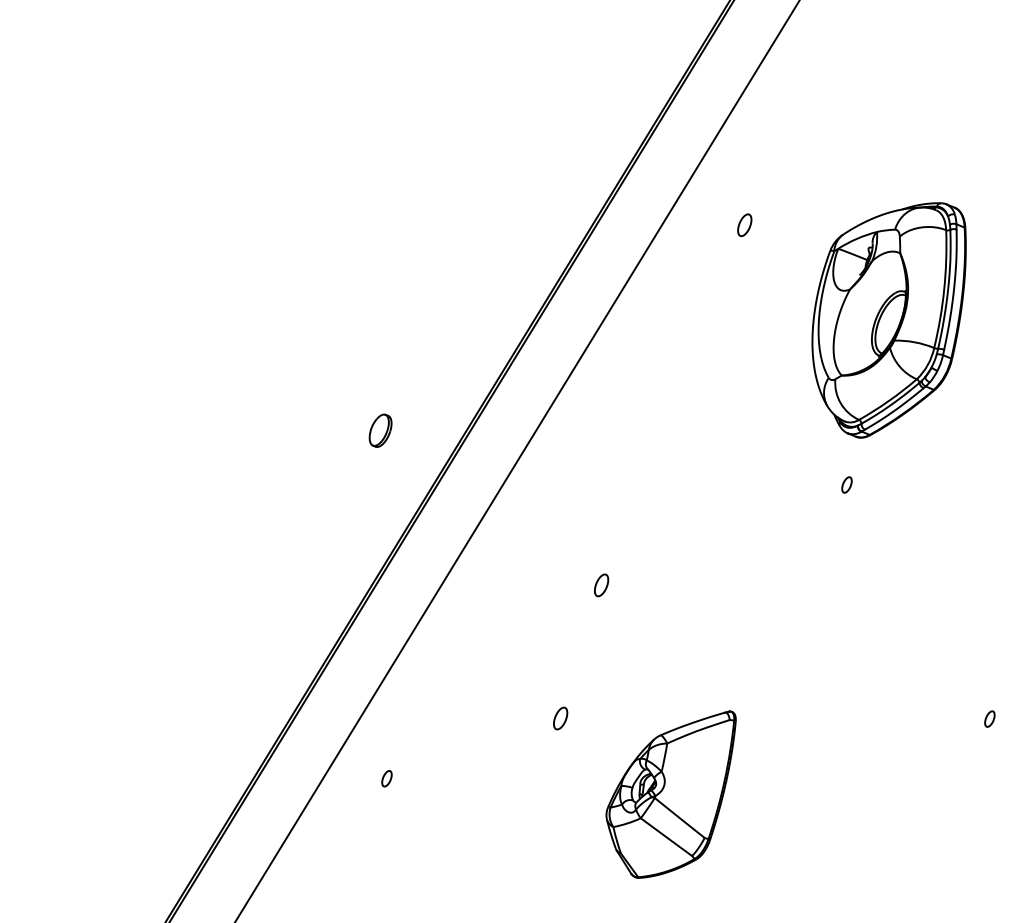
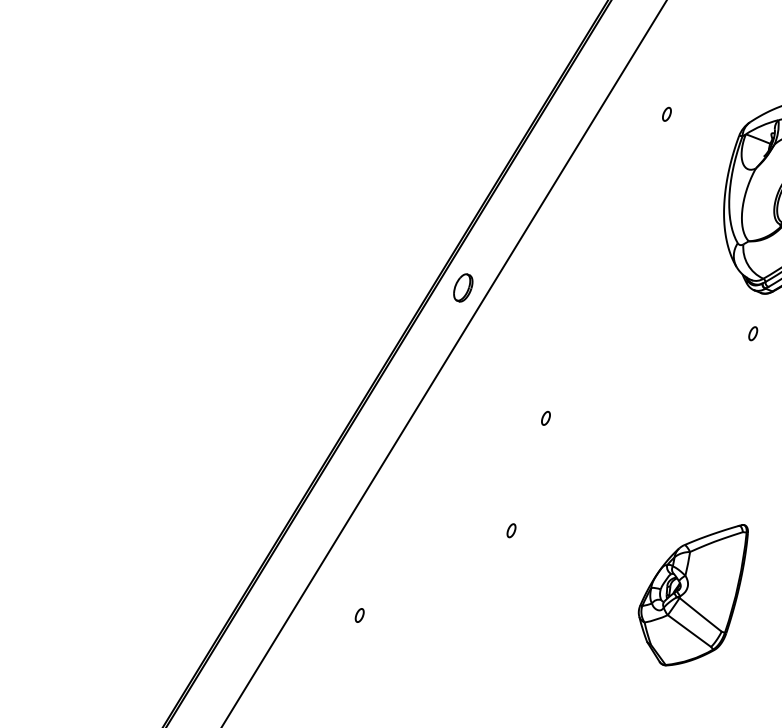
part: (744, 224) -> (666, 113), size x0.71
part: (380, 430) -> (463, 287), moved
part: (601, 584) -> (545, 417), size x0.71
part: (560, 717) -> (511, 530), size x0.71
part: (386, 778) -> (359, 615), moved
part: (670, 794) -> (692, 595), moved

